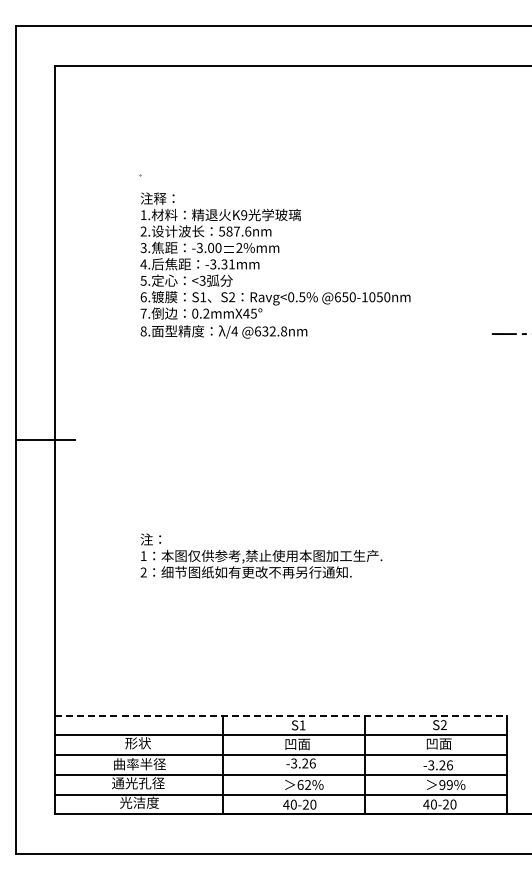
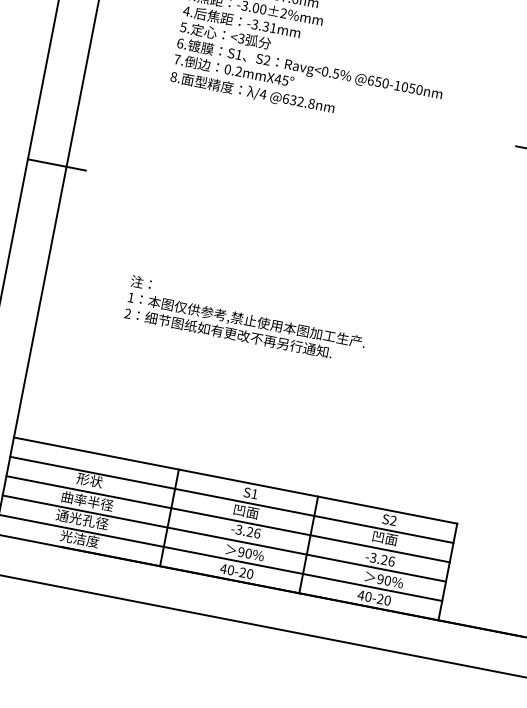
line: (281, 715) -> (235, 480), dashed -> solid
text: (304, 784) -> (245, 552), 62% -> 90%
text: (449, 784) -> (387, 580), 99% -> 90%

